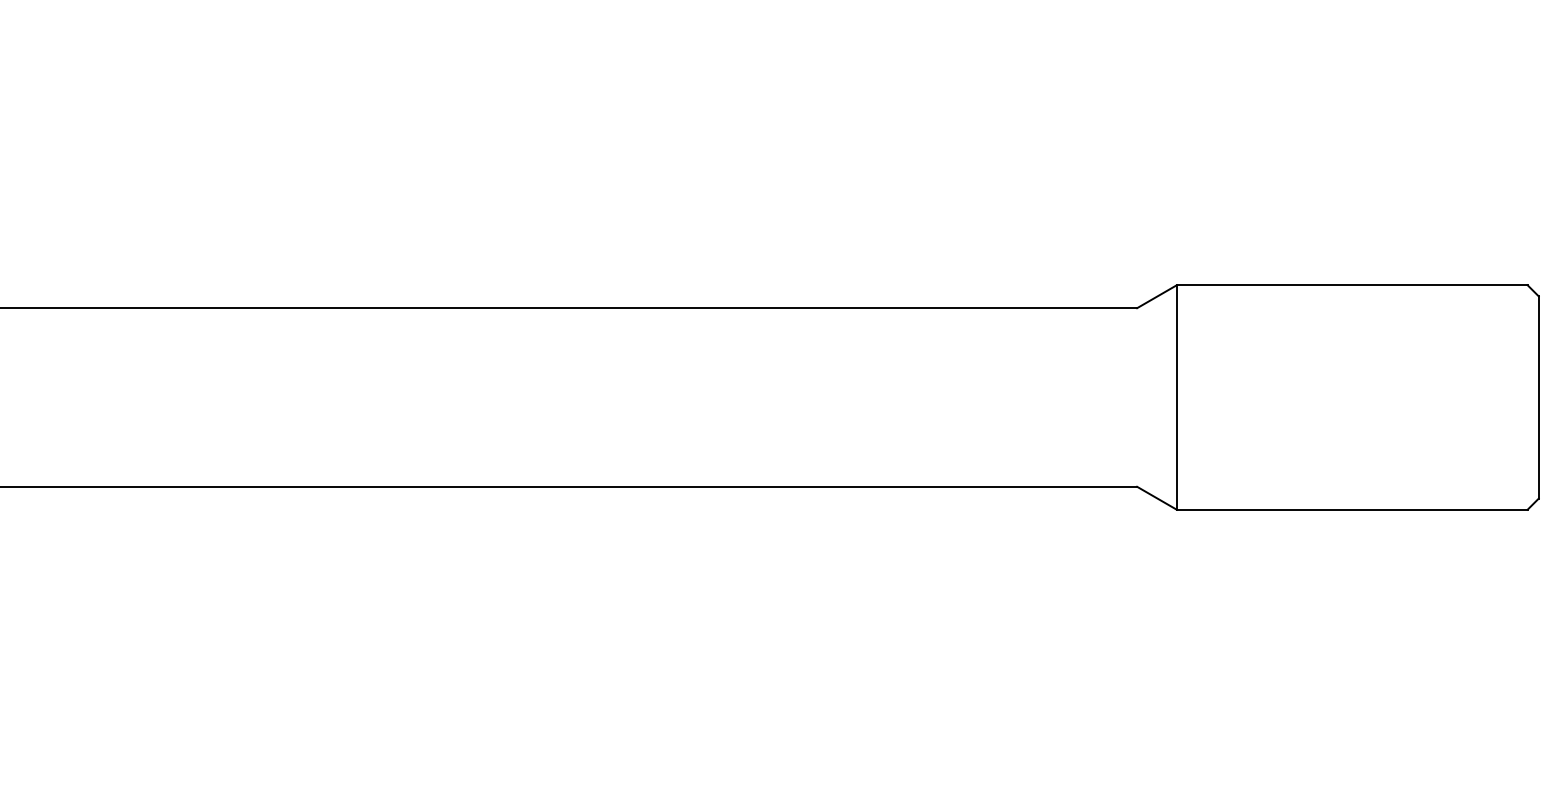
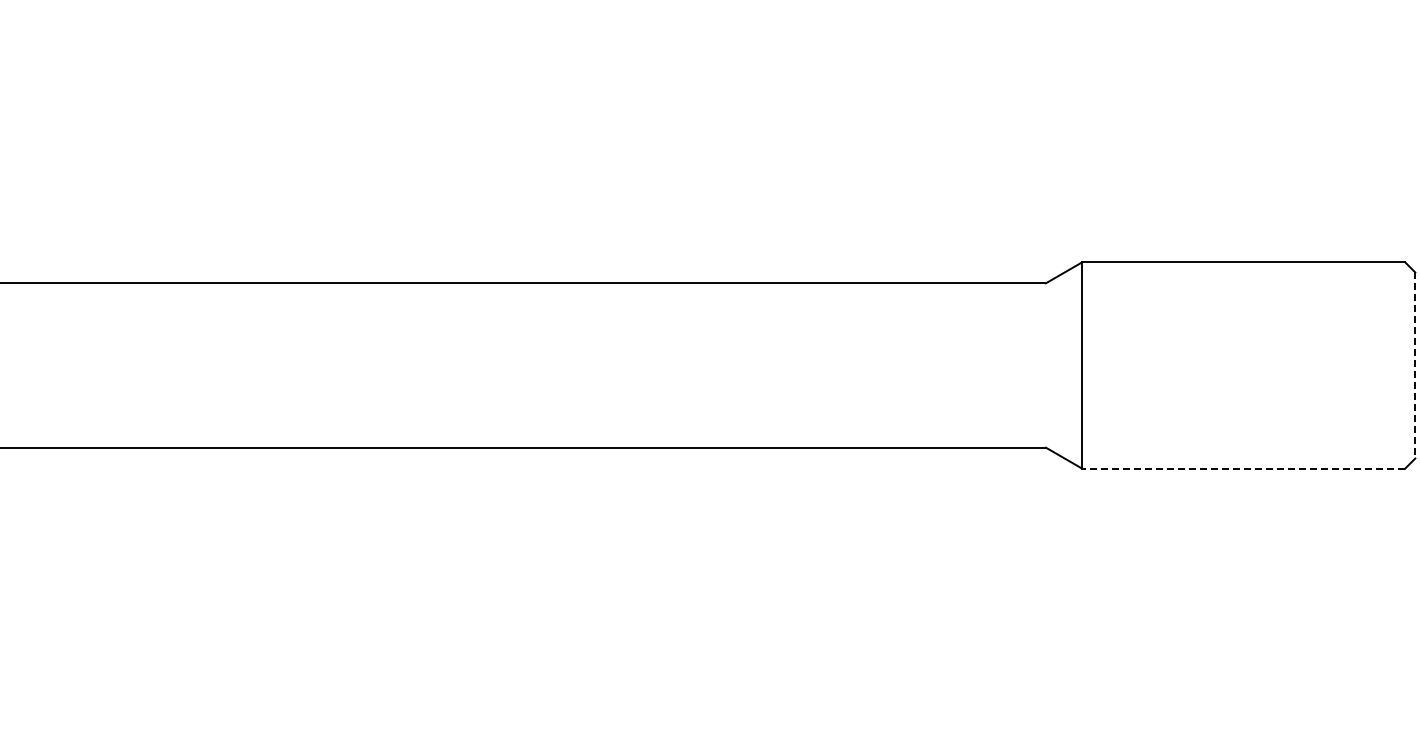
line: (1538, 397) -> (1415, 365), solid -> dashed
line: (1351, 509) -> (1243, 468), solid -> dashed

